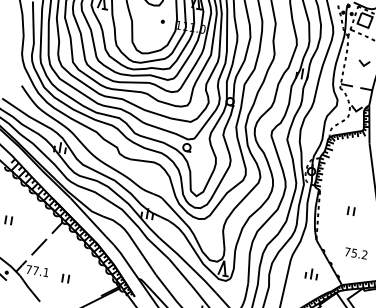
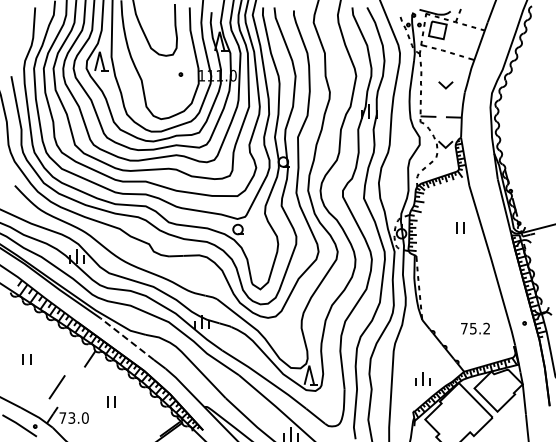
part: (351, 210) -> (460, 227), moved
line: (88, 217) -> (127, 339), solid -> dashed
line: (38, 247) -> (56, 387), moved
text: (41, 271) -> (78, 417), 77.1 -> 73.0
part: (311, 273) -> (422, 378), moved
part: (65, 278) -> (111, 401), moved

